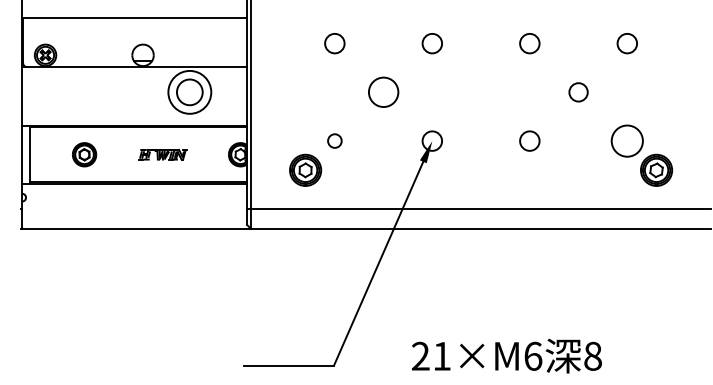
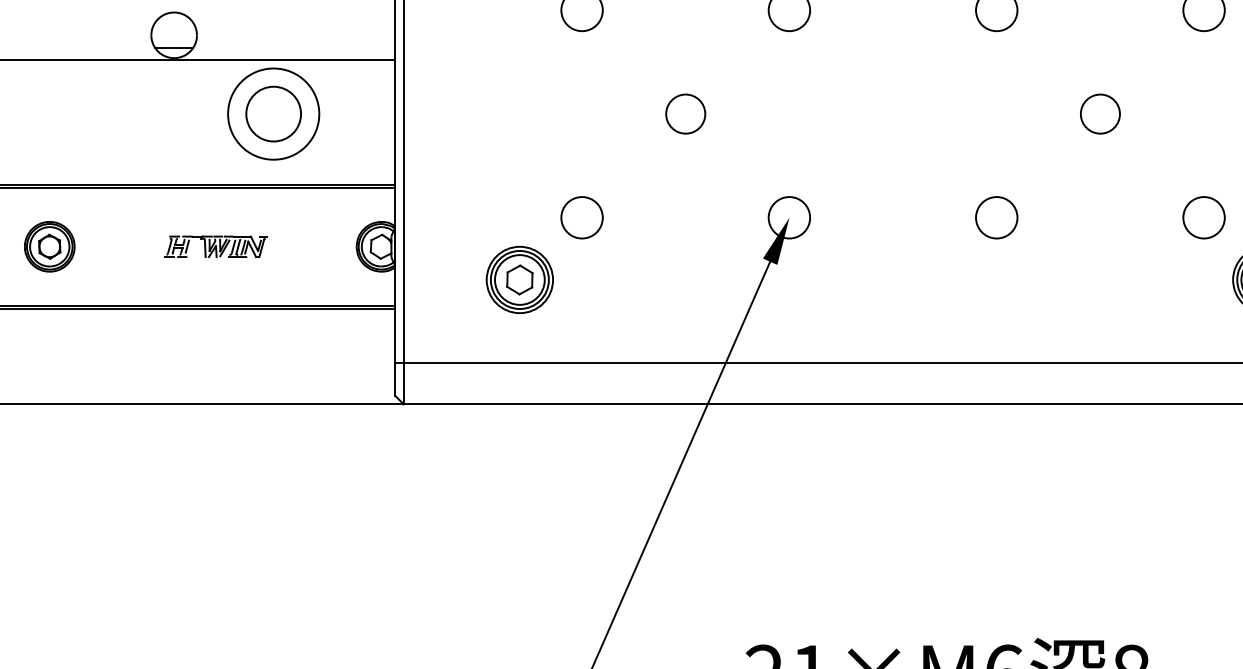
circle: (383, 92) -> (685, 114), size x0.62
circle: (334, 140) -> (581, 216), size x1.43
circle: (627, 140) -> (1204, 216), size x0.62

